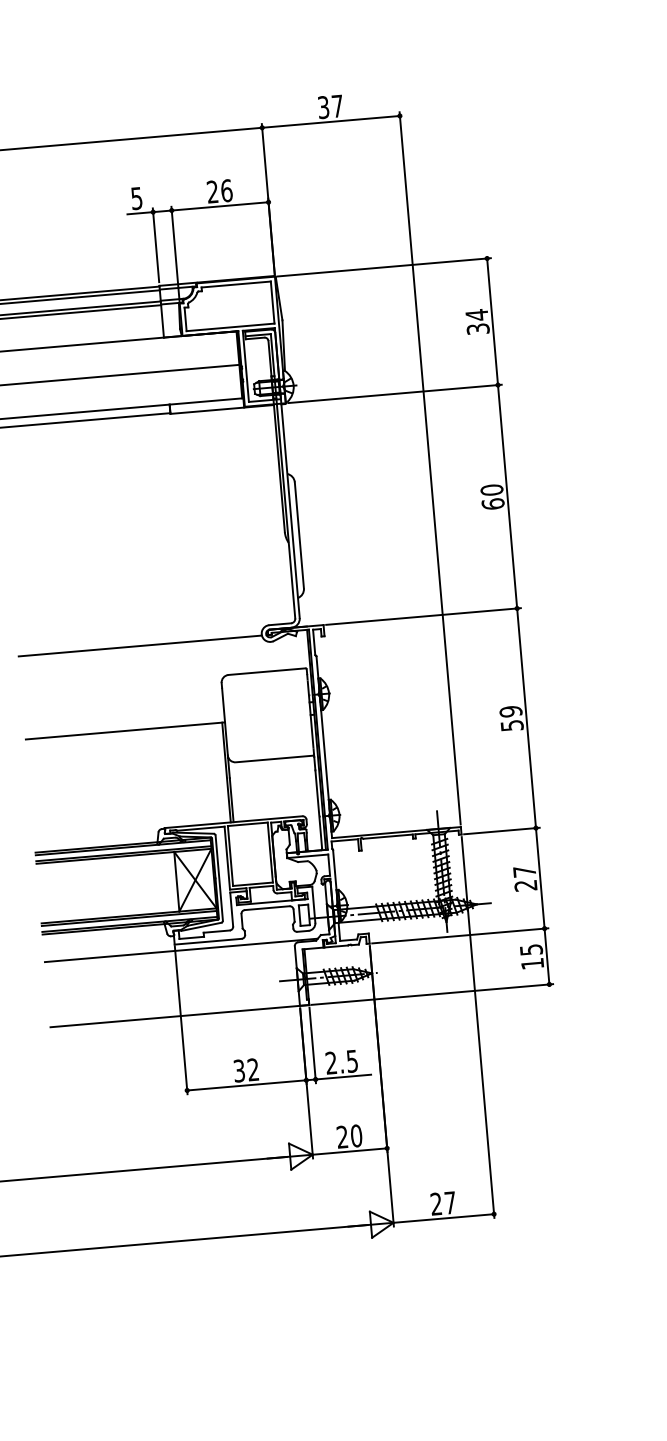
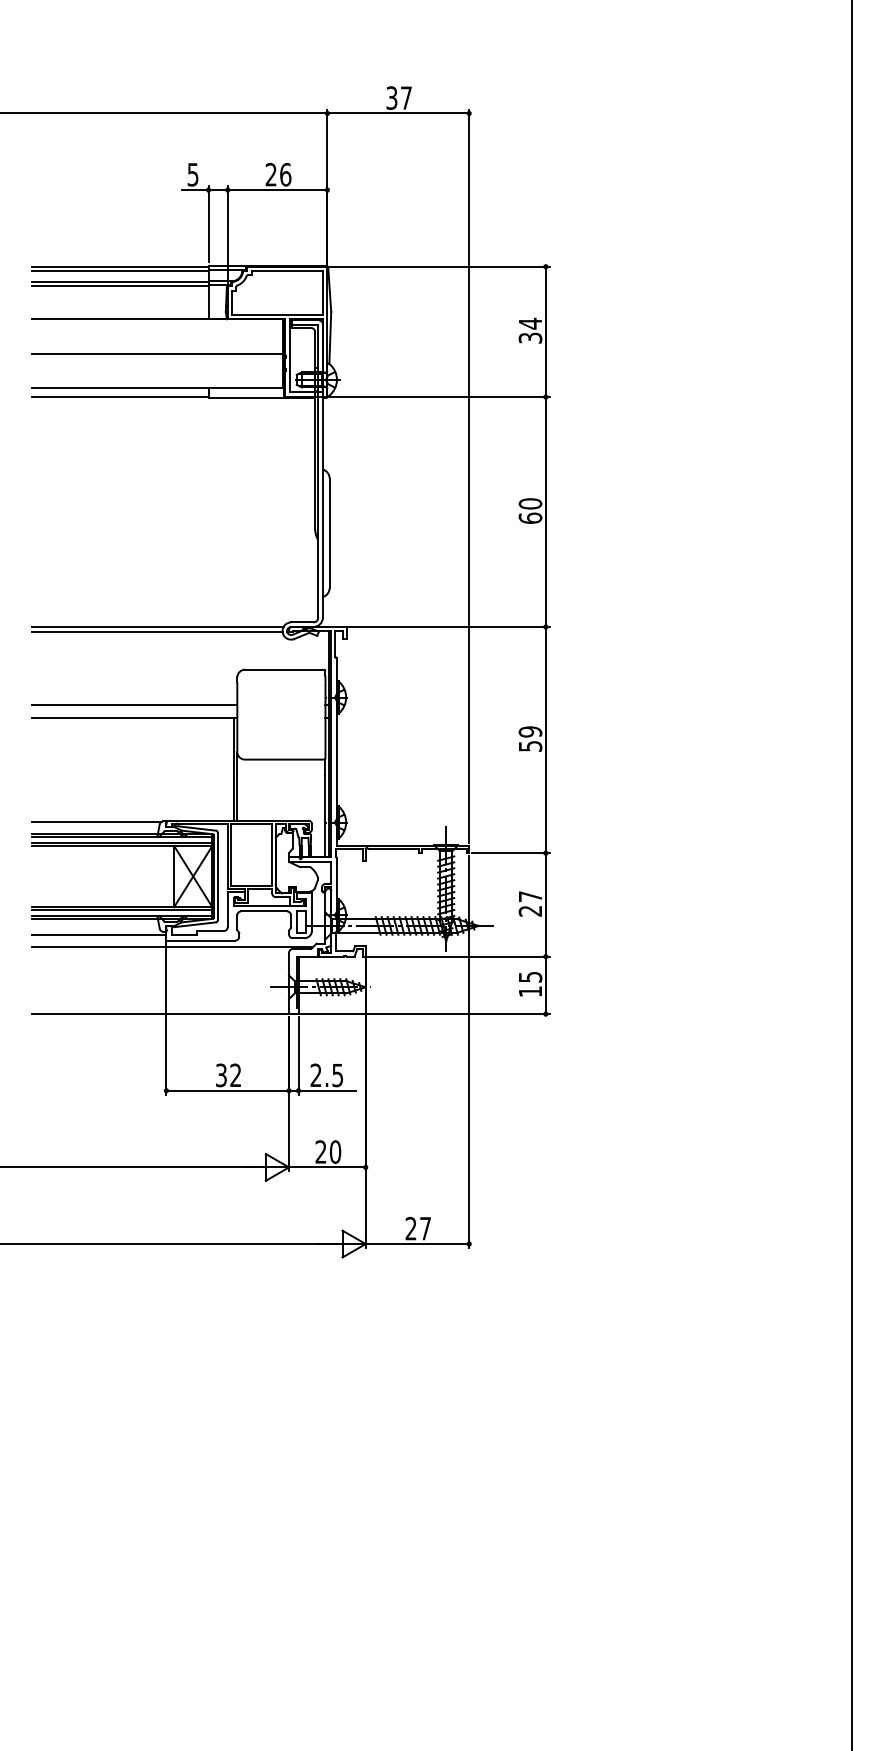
line: (139, 641) -> (157, 627), added
line: (124, 717) -> (134, 704), added
line: (96, 834) -> (96, 821), added
line: (109, 945) -> (99, 935), added

